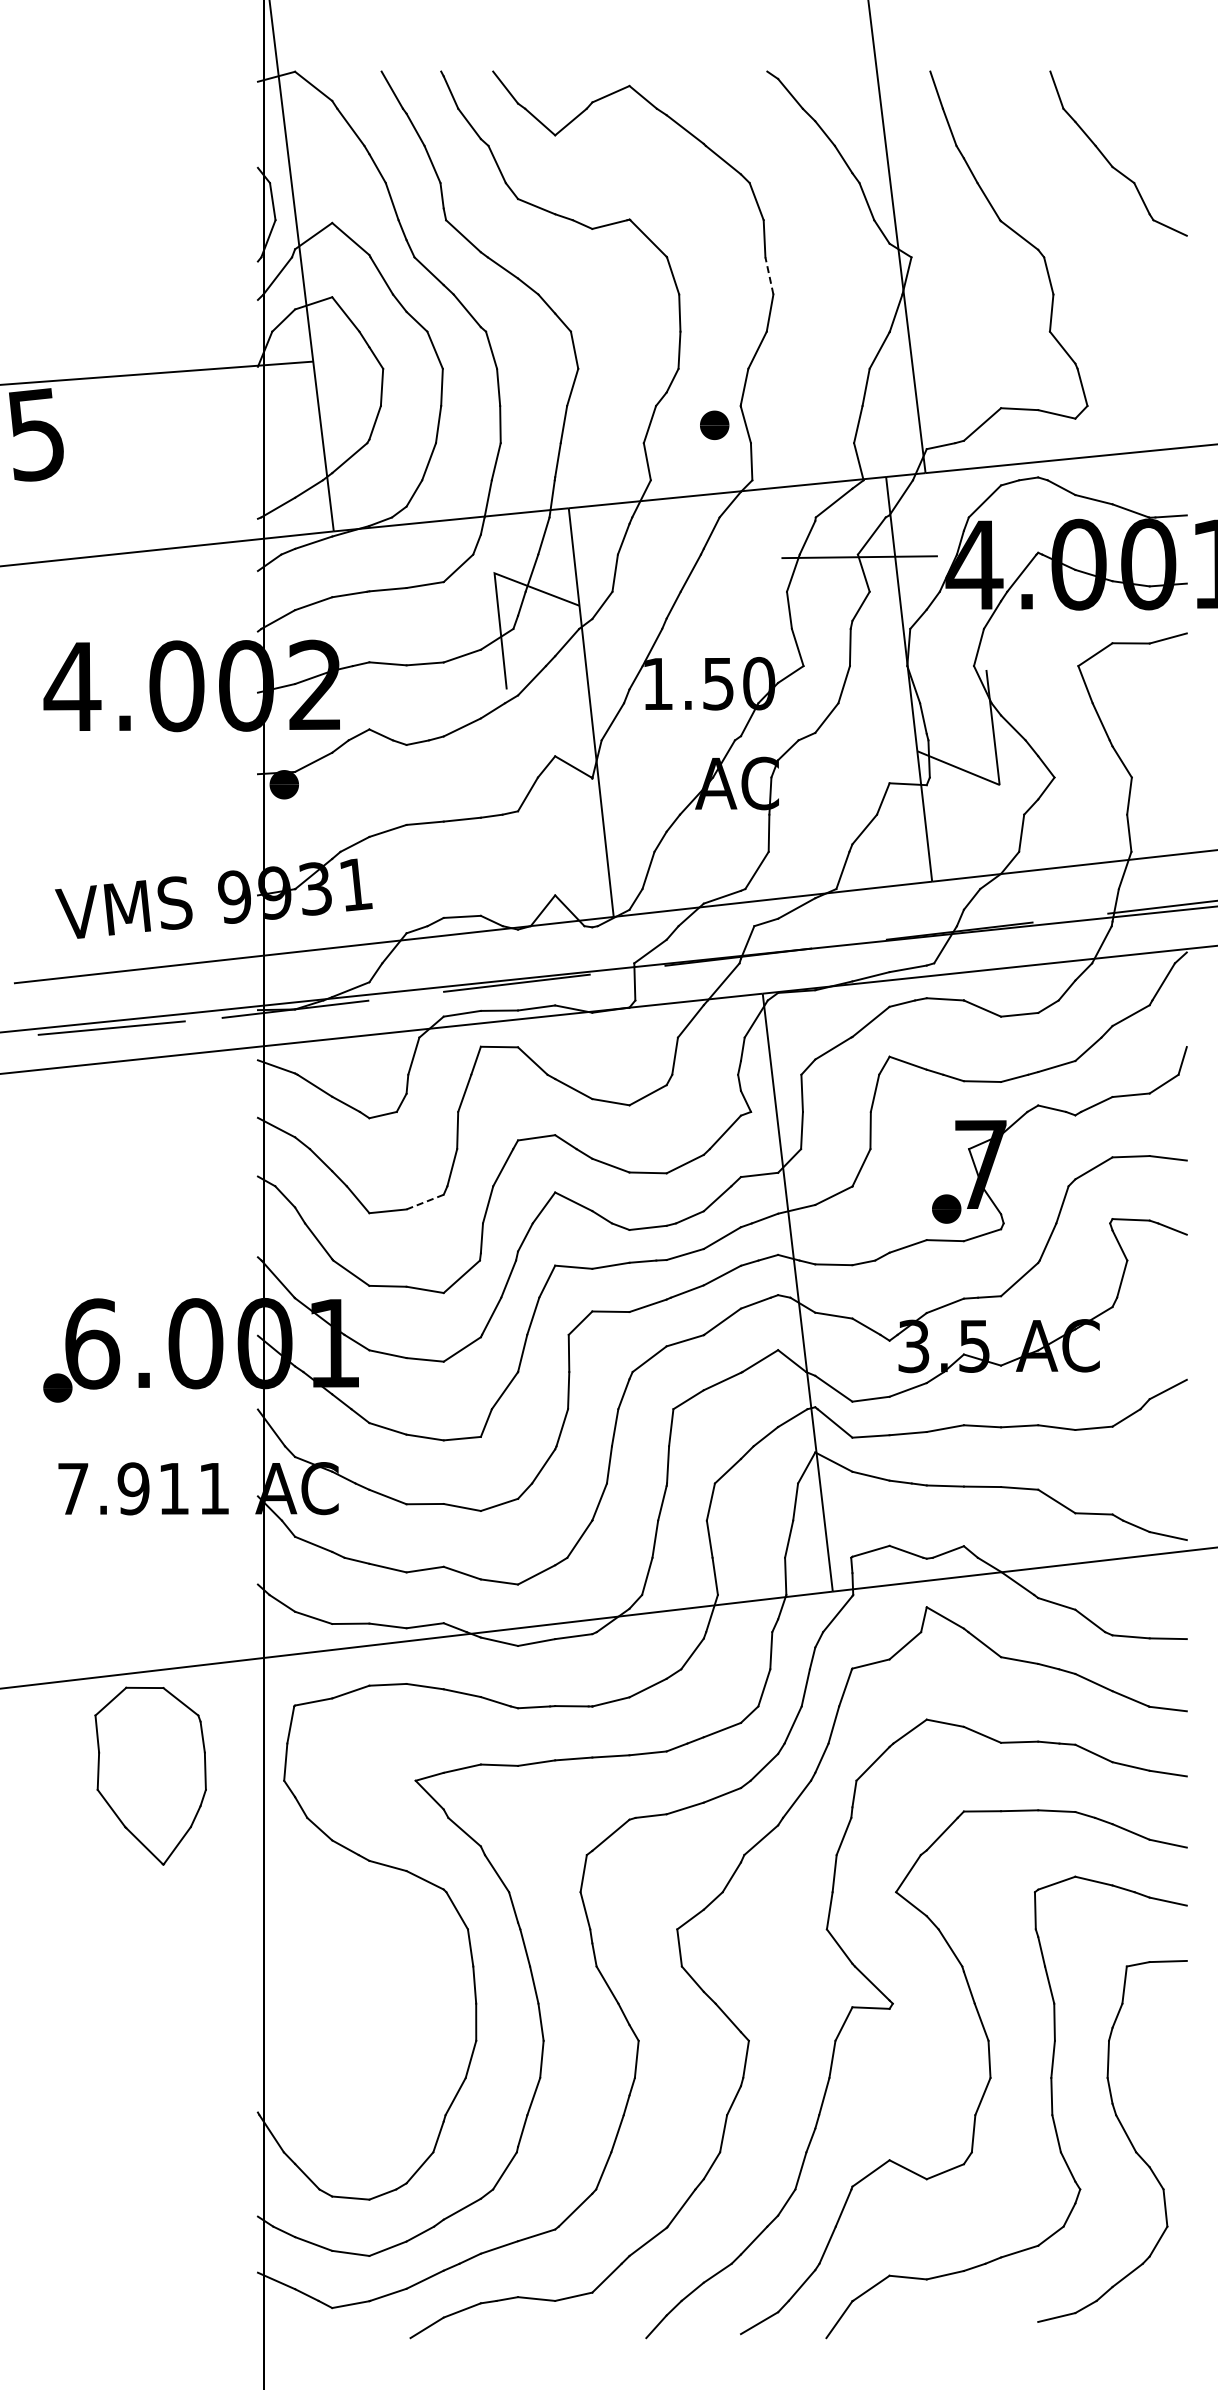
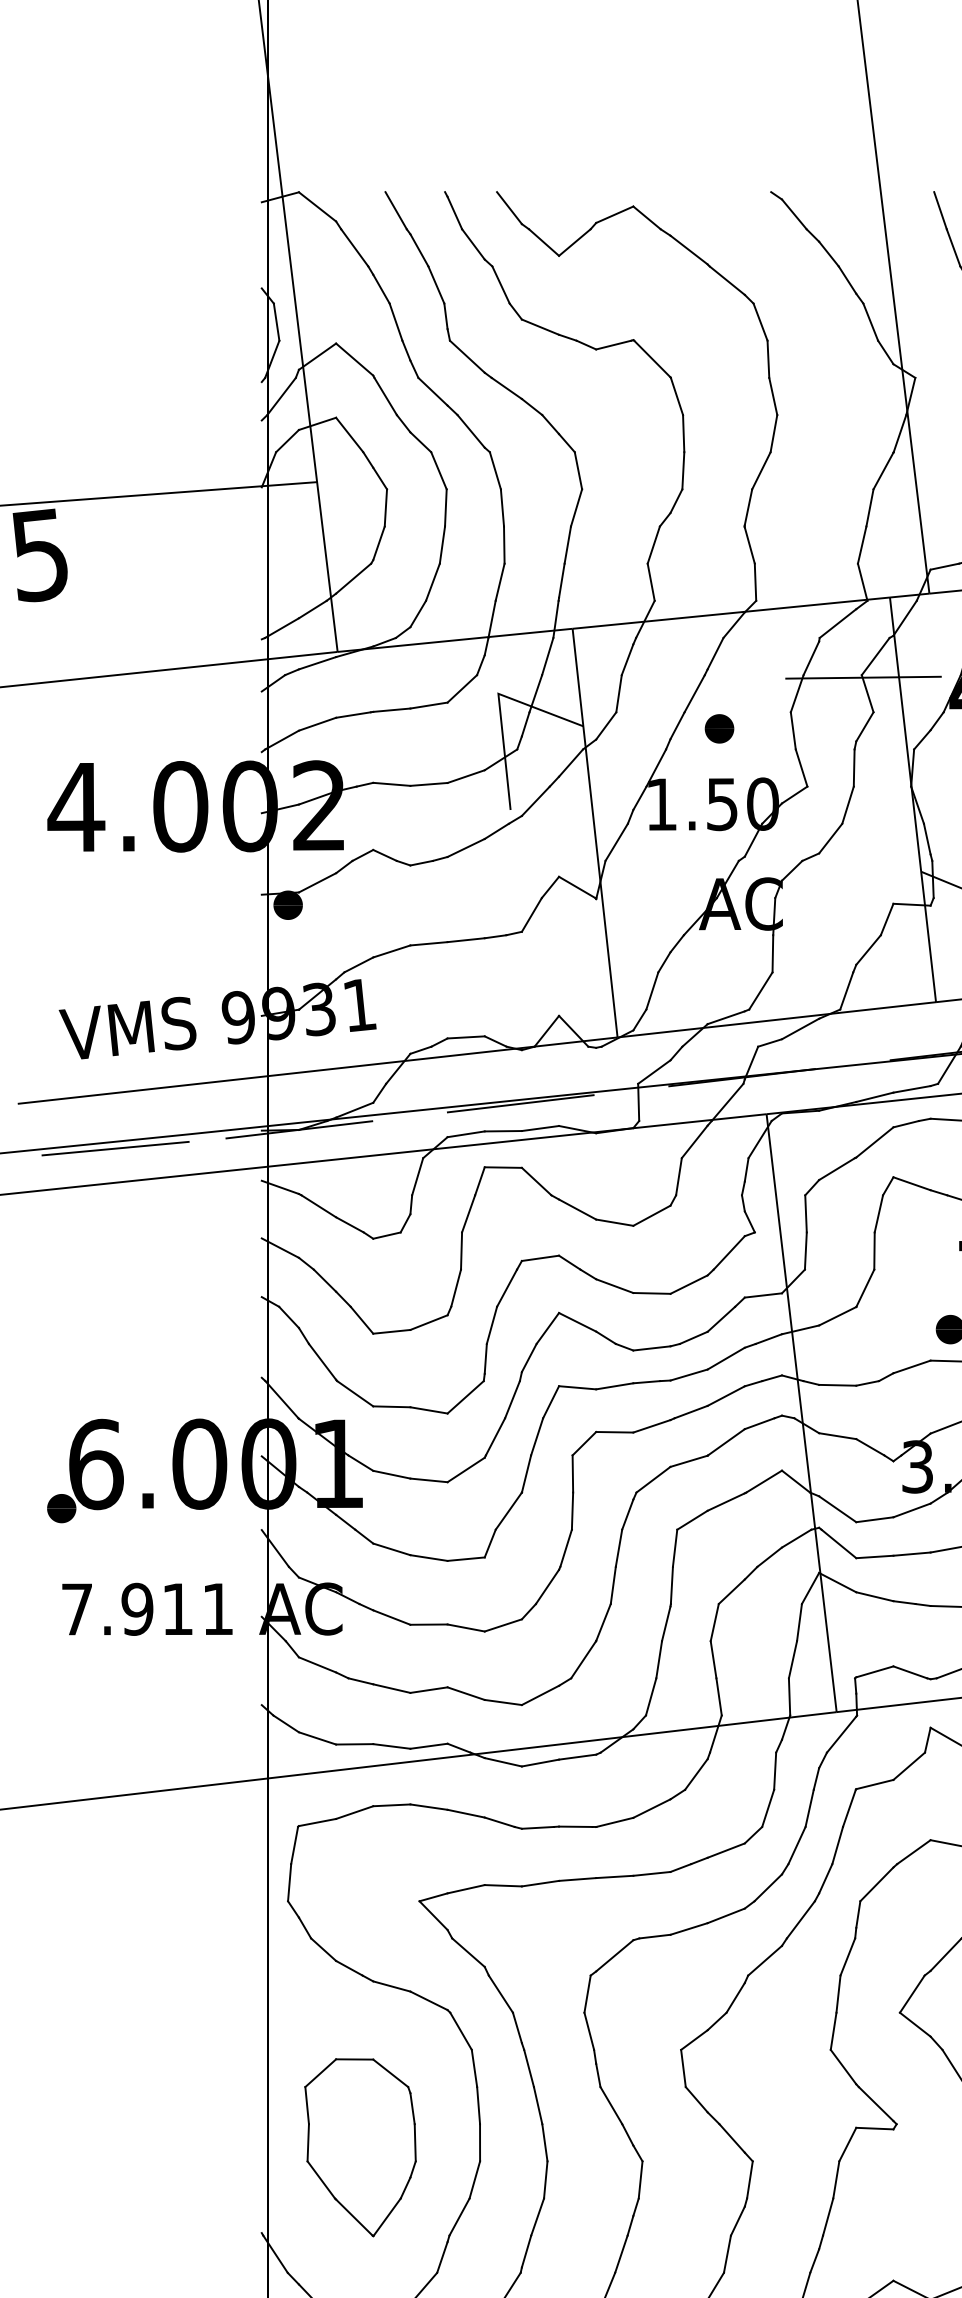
line: (769, 275) -> (773, 396), dashed -> solid
text: (714, 424) -> (719, 728), moved
line: (425, 1202) -> (429, 1323), dashed -> solid
part: (150, 1775) -> (360, 2147), moved

